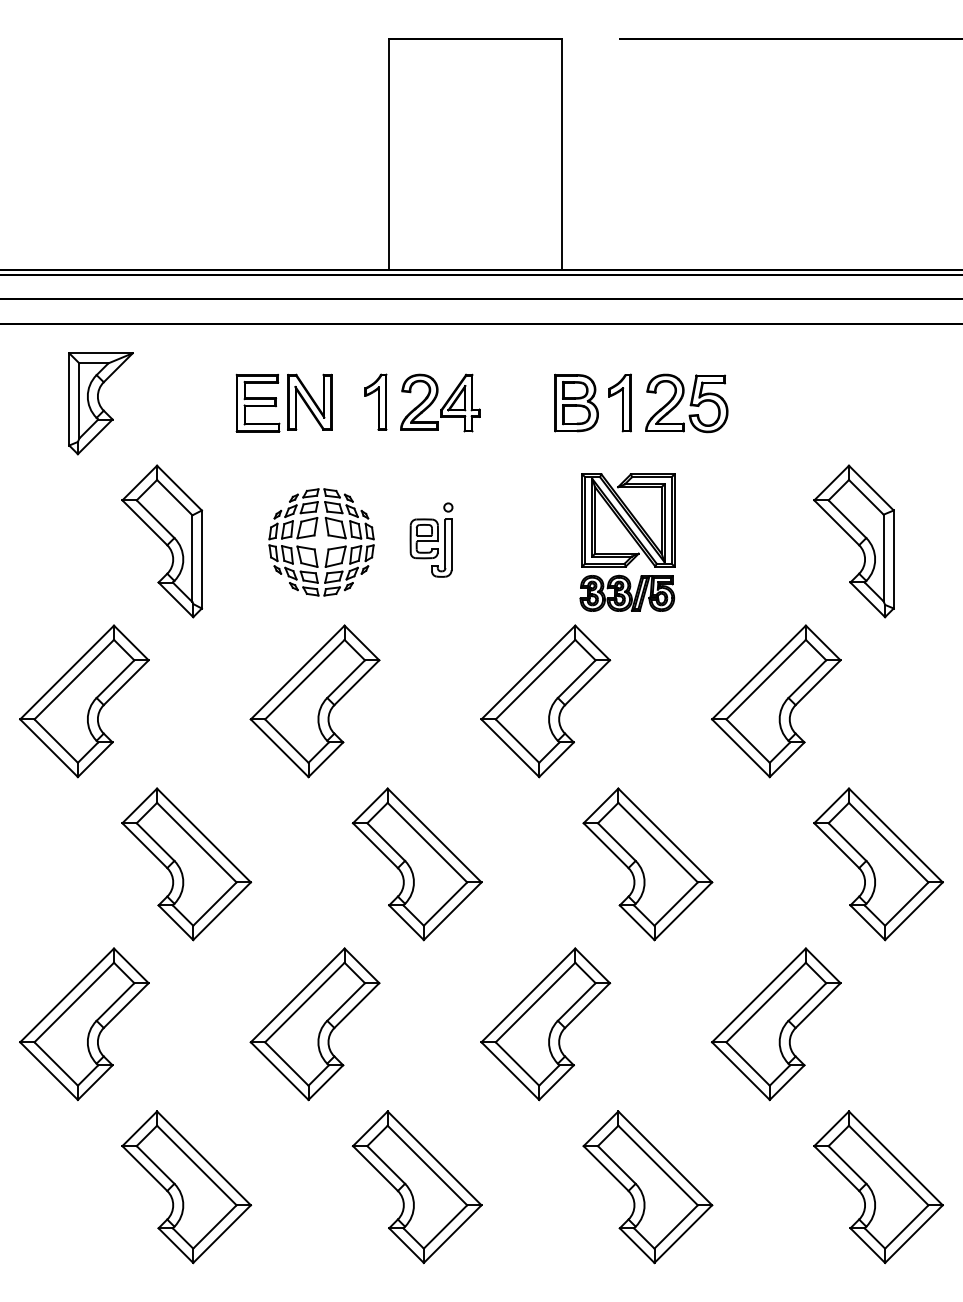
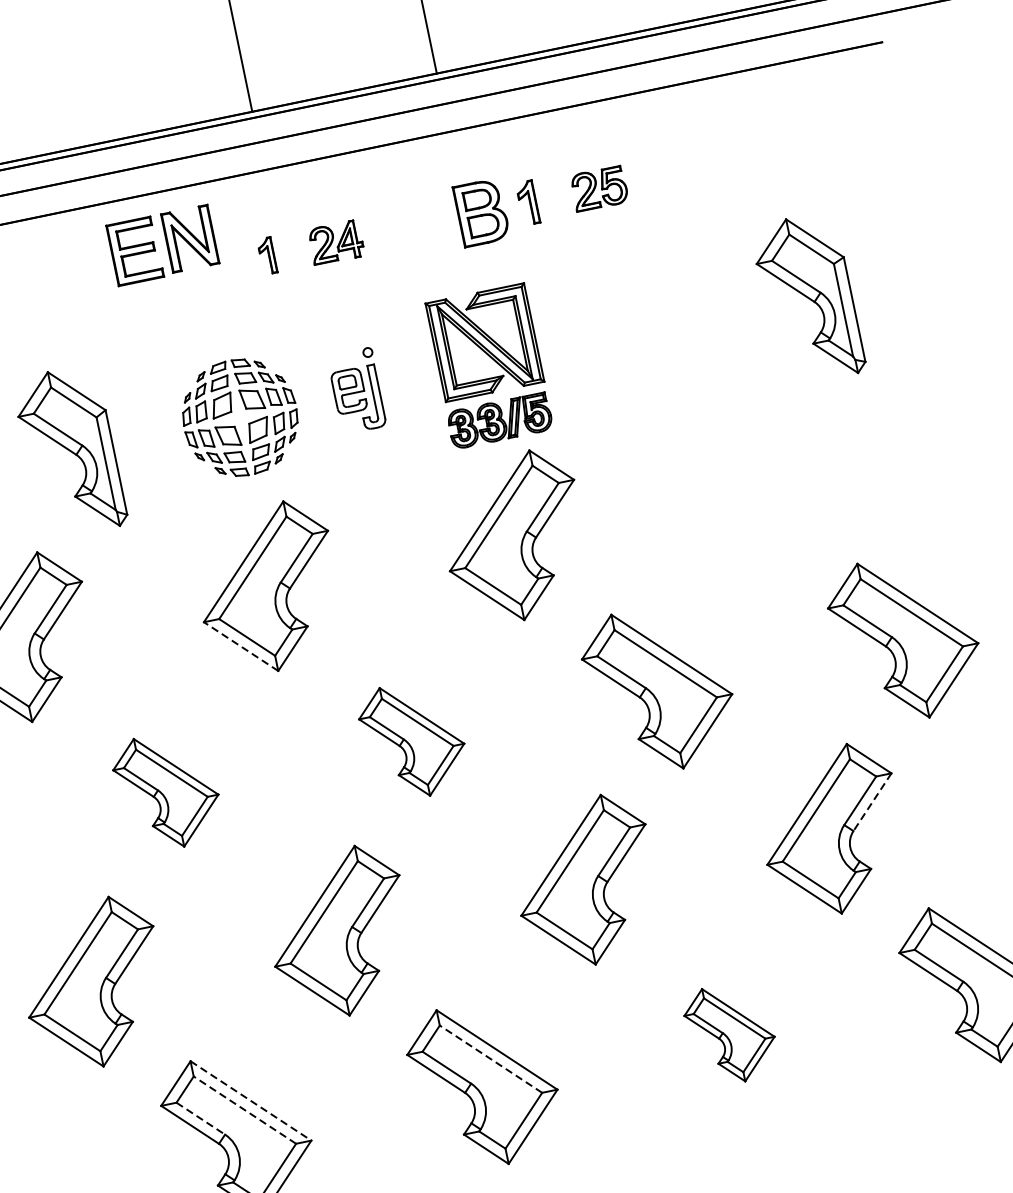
part: (375, 401) -> (266, 255), size x0.6
part: (283, 402) -> (162, 244), moved
part: (440, 402) -> (336, 242), size x0.6
part: (619, 402) -> (527, 202), size x0.7
part: (686, 403) -> (599, 188), size x0.6
part: (632, 538) -> (493, 361), moved
part: (775, 701) -> (759, 487), removed
line: (279, 748) -> (240, 646), solid -> dashed
part: (186, 864) -> (167, 791), size x0.7
part: (416, 864) -> (412, 740), size x0.7
line: (818, 1005) -> (872, 802), solid -> dashed
line: (204, 1158) -> (251, 1100), solid -> dashed
line: (155, 1164) -> (200, 1118), solid -> dashed
line: (196, 1165) -> (244, 1110), solid -> dashed
line: (427, 1165) -> (491, 1059), solid -> dashed
part: (647, 1187) -> (730, 1034), size x0.6

